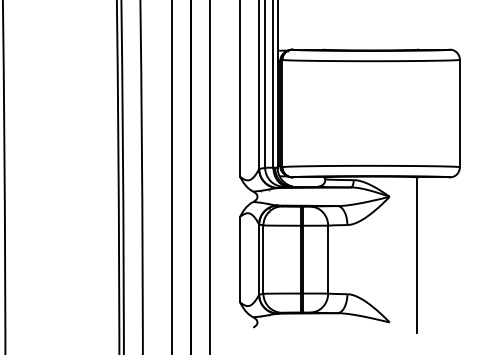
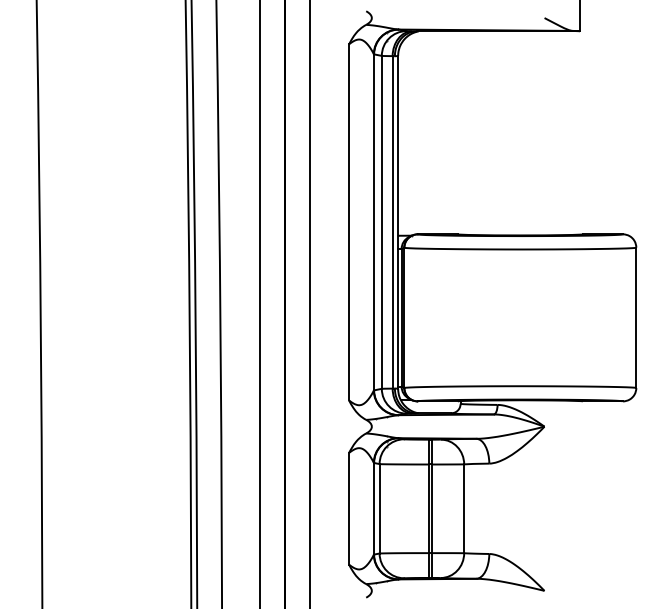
line: (416, 254) -> (579, 502), removed

